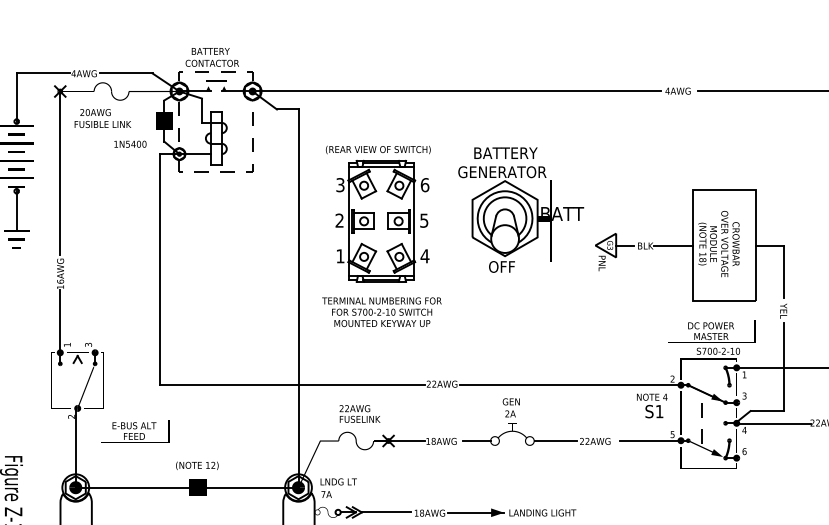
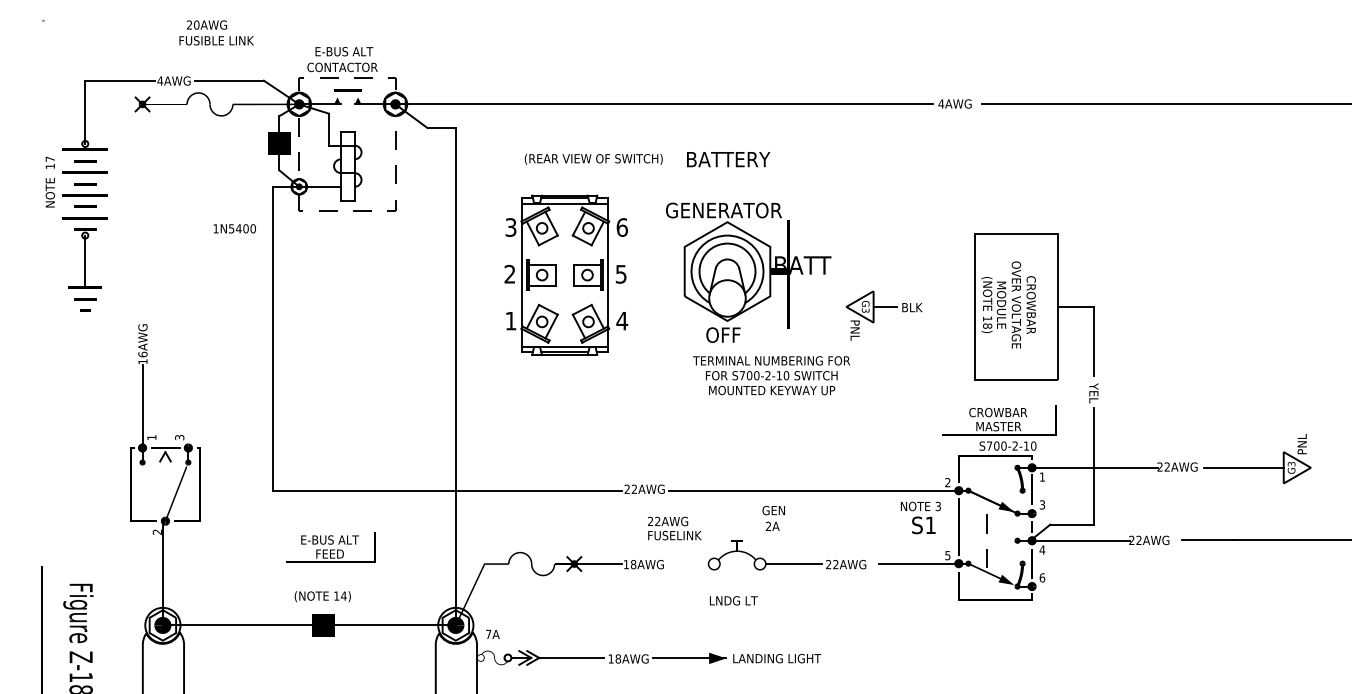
text: (215, 51) -> (346, 51), BATTERY -> E-BUS ALT
text: (102, 118) -> (216, 32), moved
text: (130, 144) -> (234, 228), moved
text: (378, 149) -> (593, 158), moved
text: (505, 153) -> (728, 159), moved
line: (60, 172) -> (142, 211), removed
line: (673, 245) -> (948, 306), removed
text: (381, 312) -> (771, 375), moved
text: (711, 325) -> (998, 412), DC POWER -> CROWBAR
text: (665, 397) -> (938, 506), 4 -> 3
text: (511, 407) -> (773, 517), moved
text: (359, 413) -> (674, 528), moved
text: (134, 431) -> (330, 547), moved
line: (476, 441) -> (690, 564), removed
text: (213, 464) -> (343, 595), 12) -> 14)
text: (338, 481) -> (733, 600), moved

